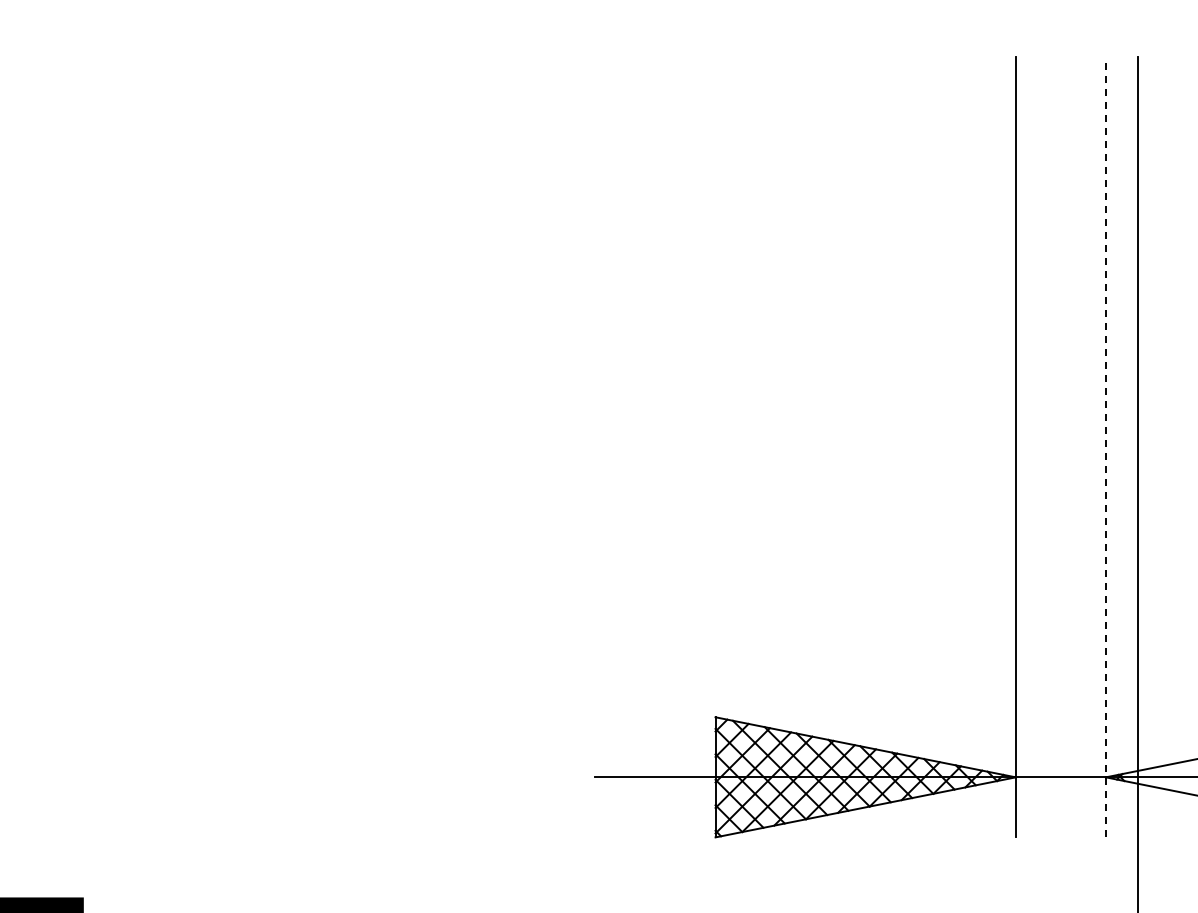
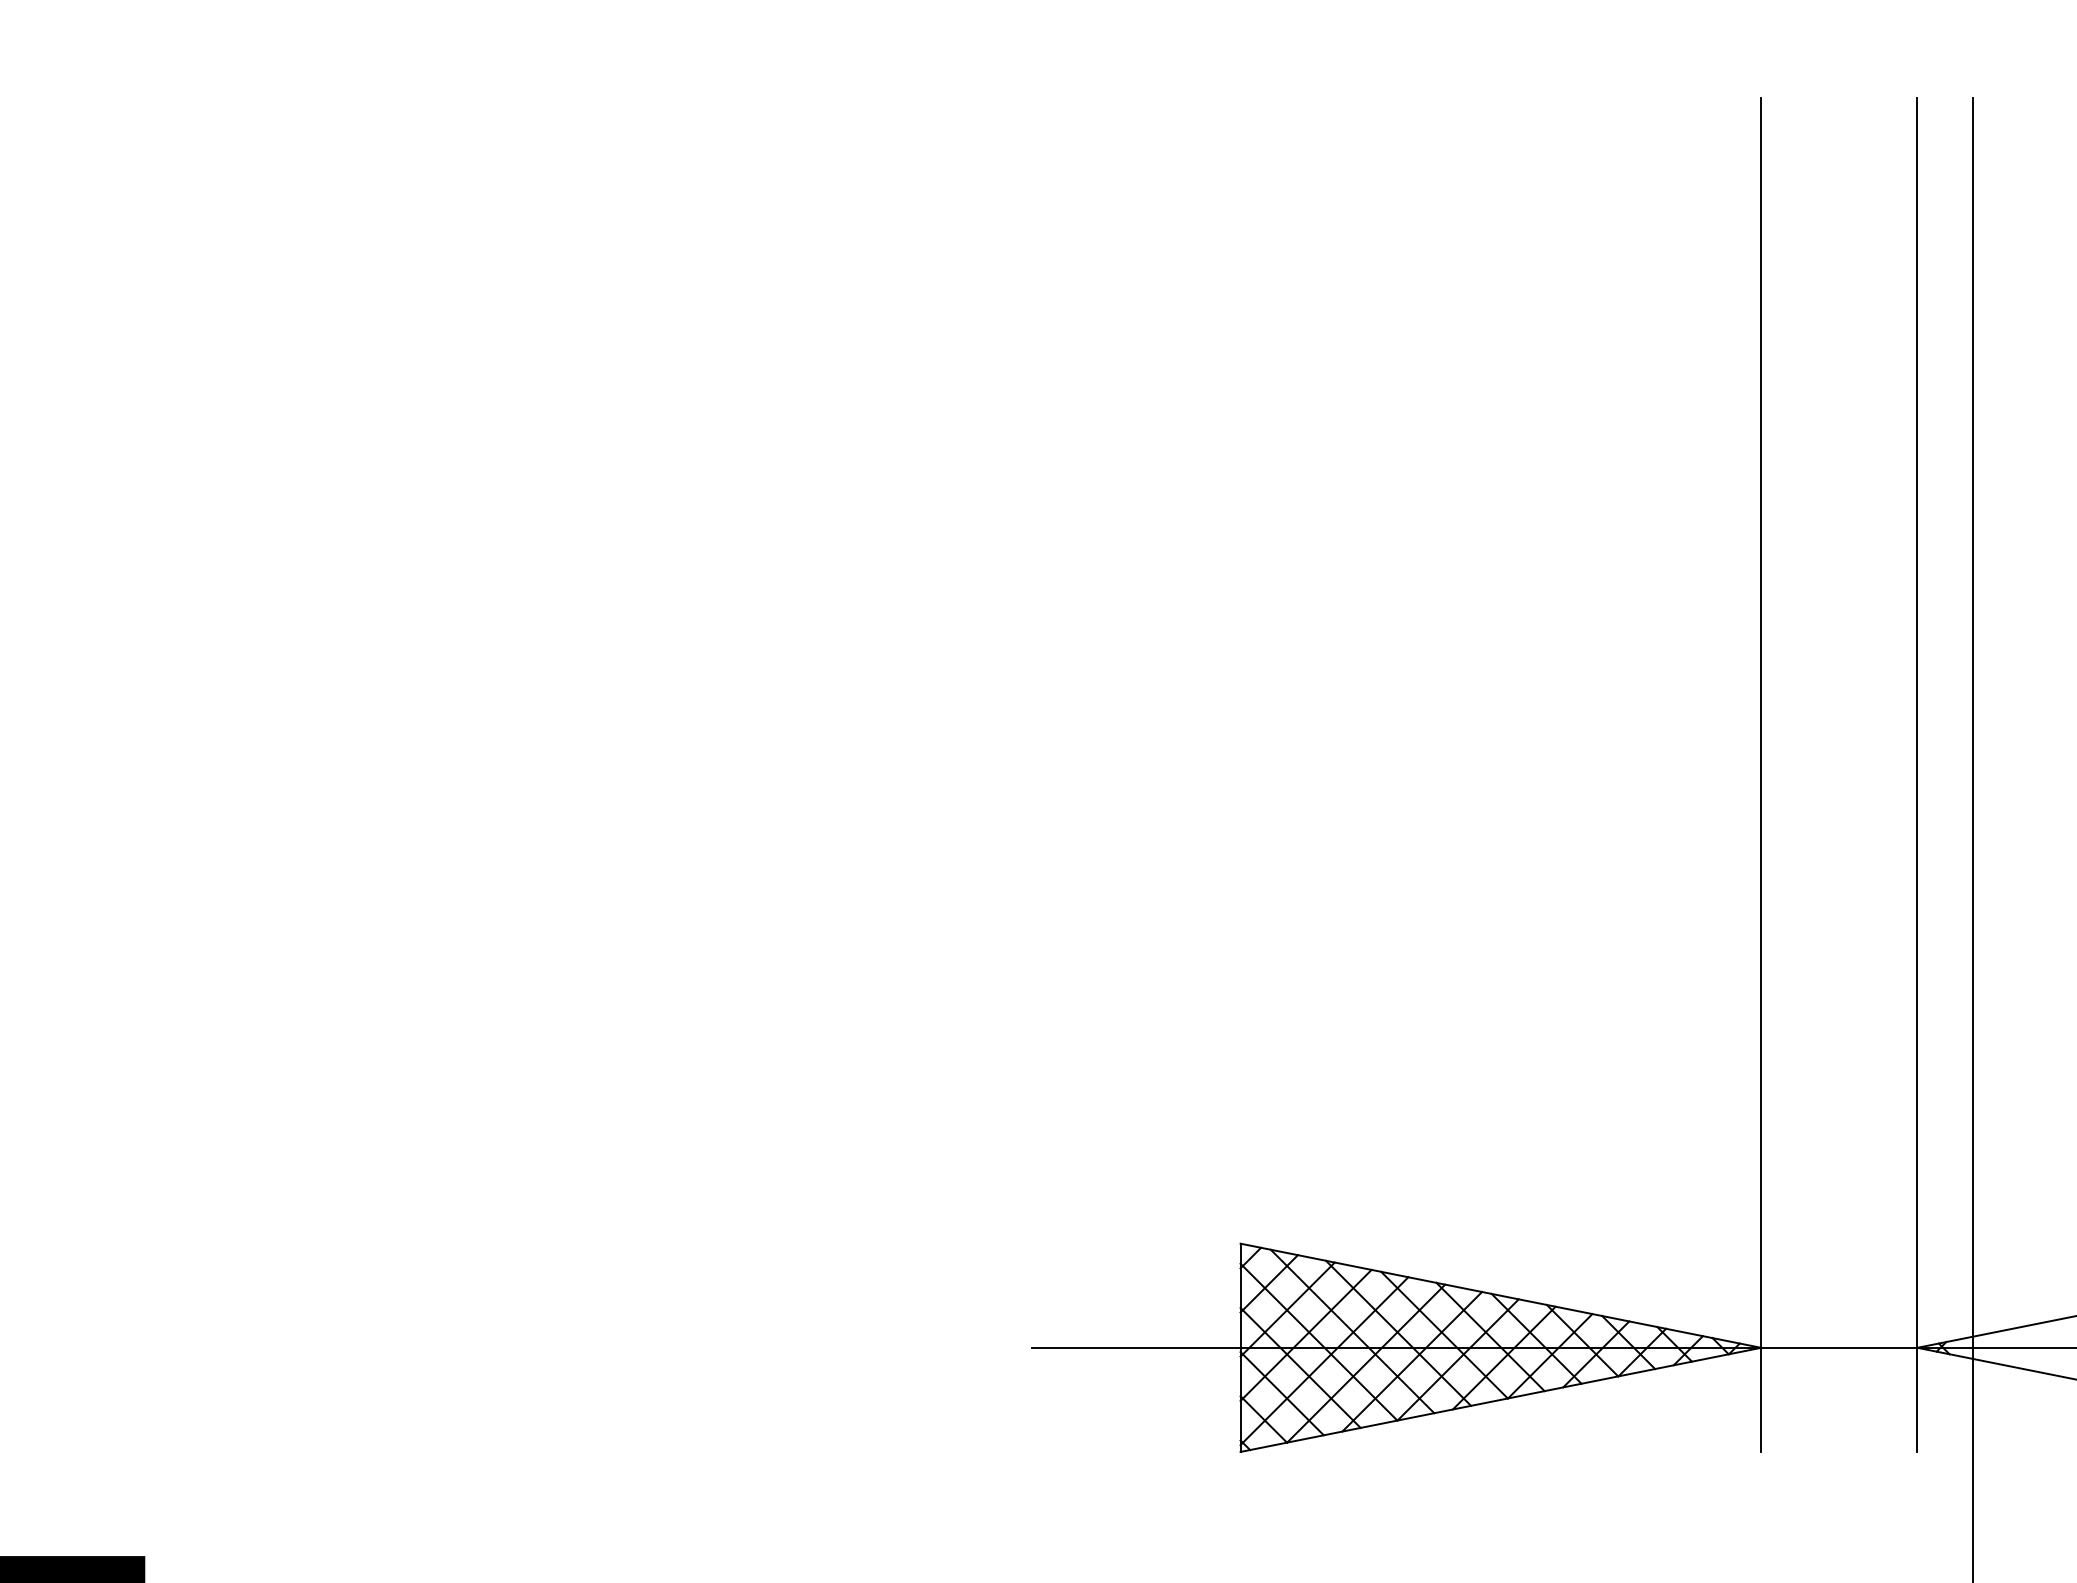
line: (1105, 446) -> (1916, 774), dashed -> solid

